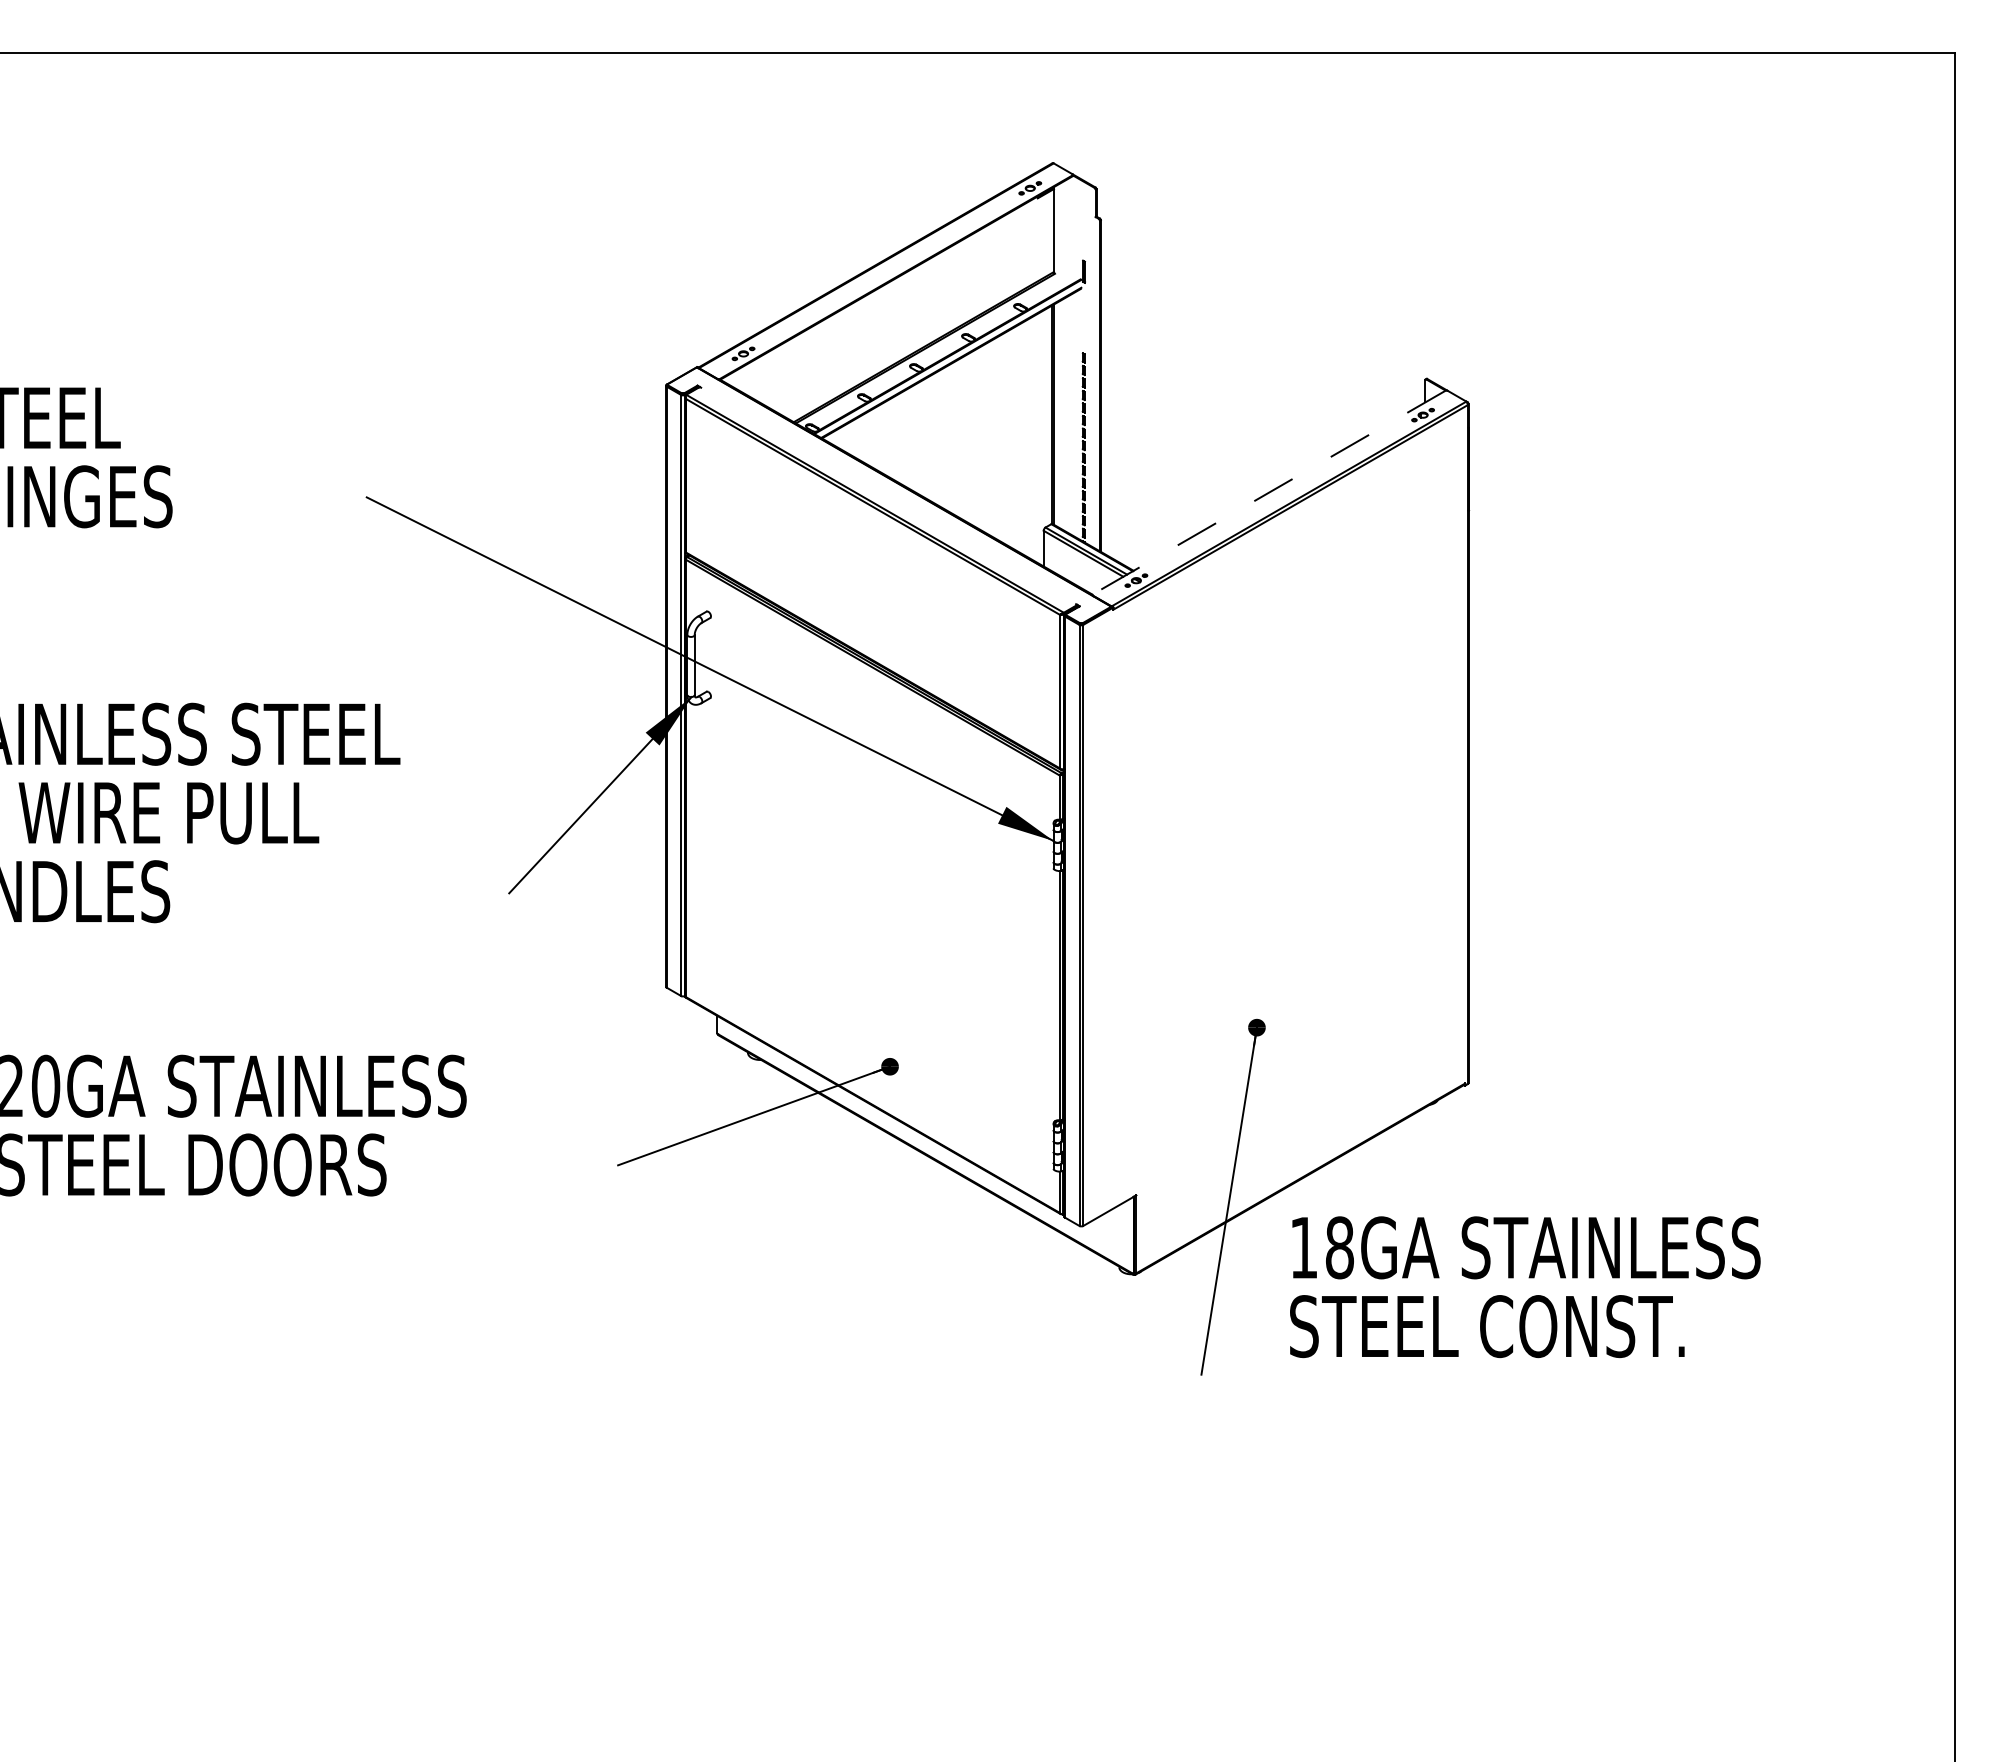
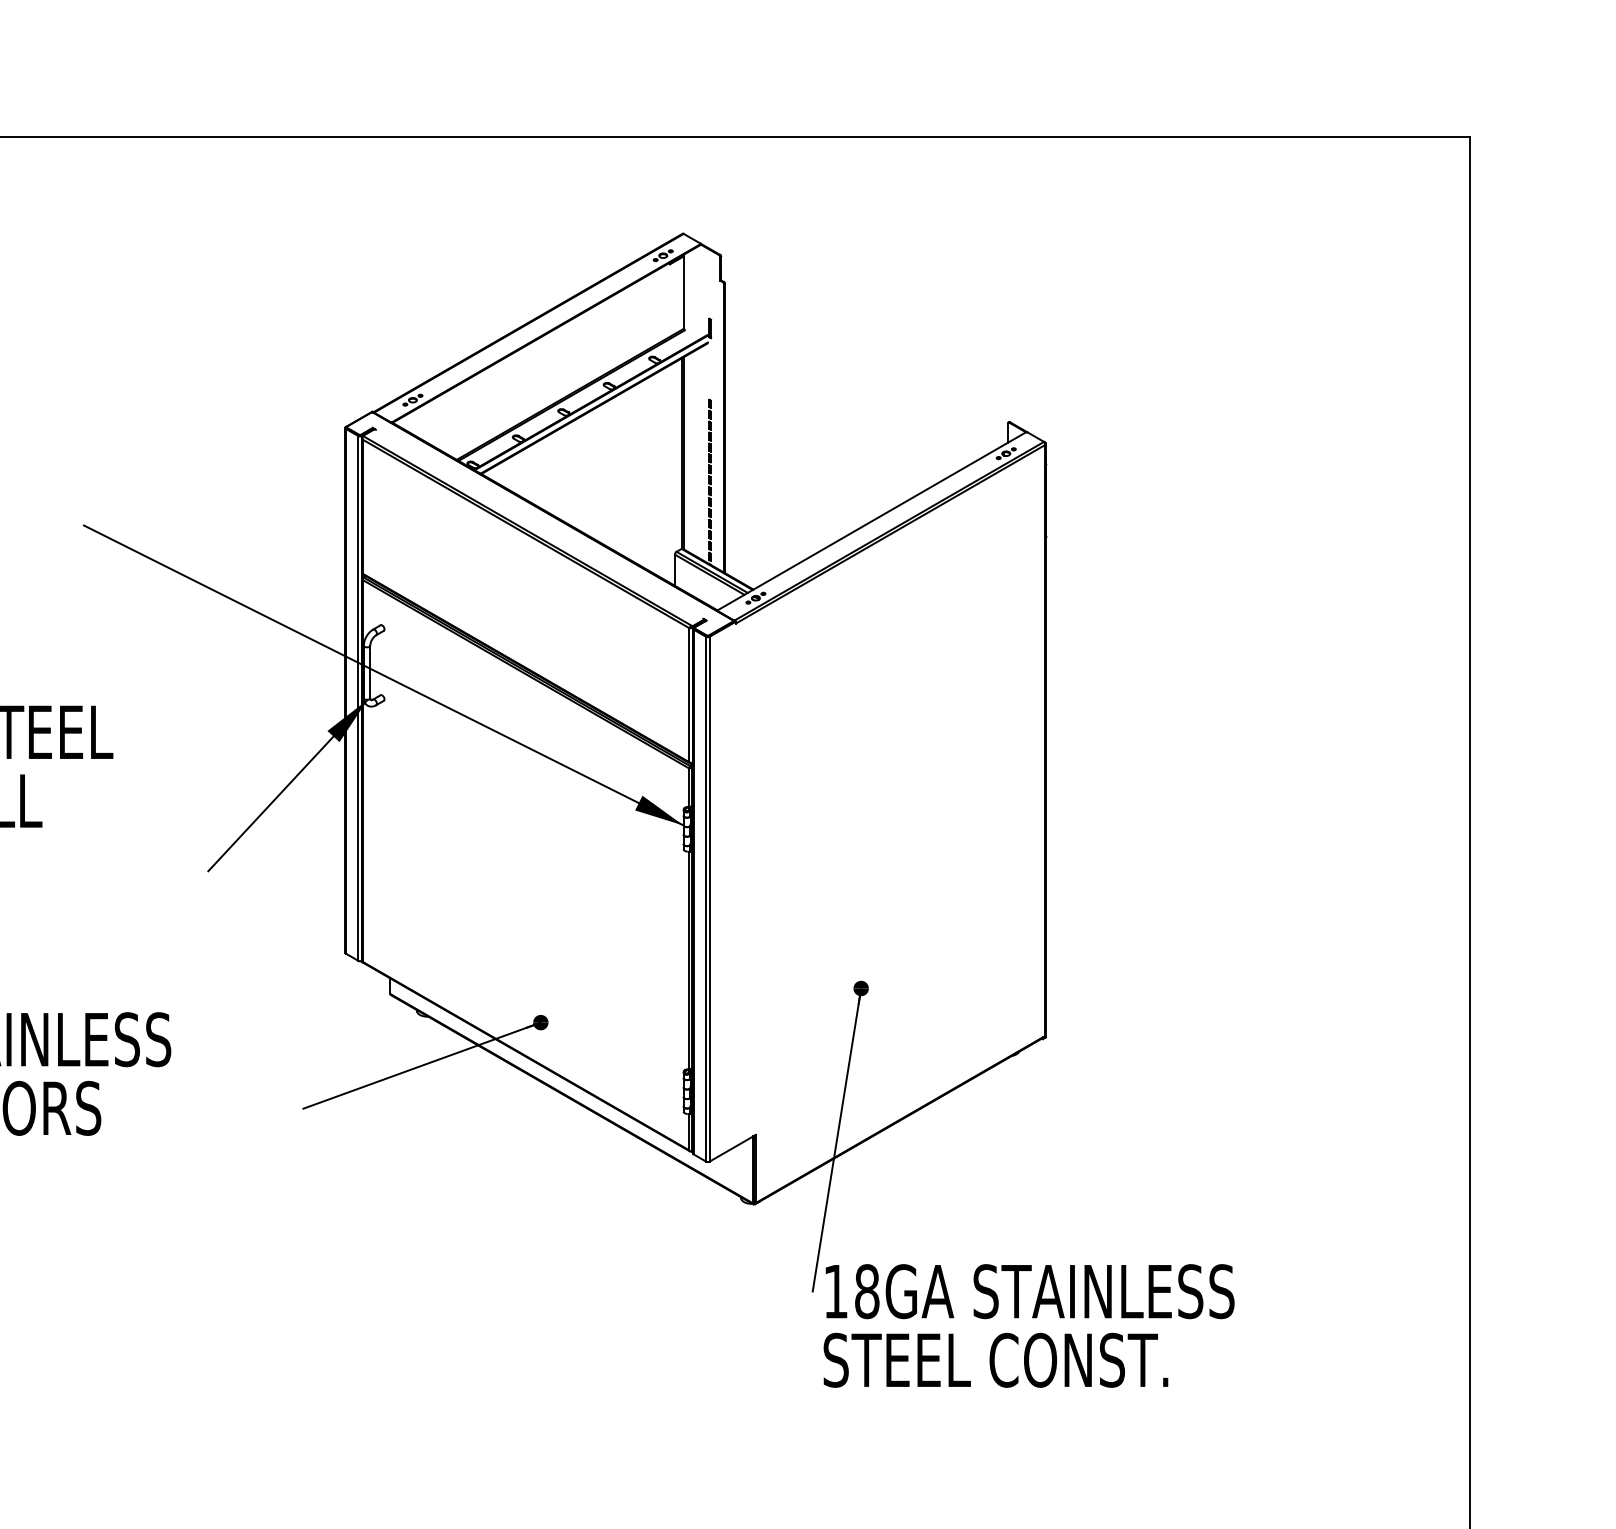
line: (1269, 492) -> (872, 521), dashed -> solid
text: (1525, 1287) -> (1029, 1326), moved

